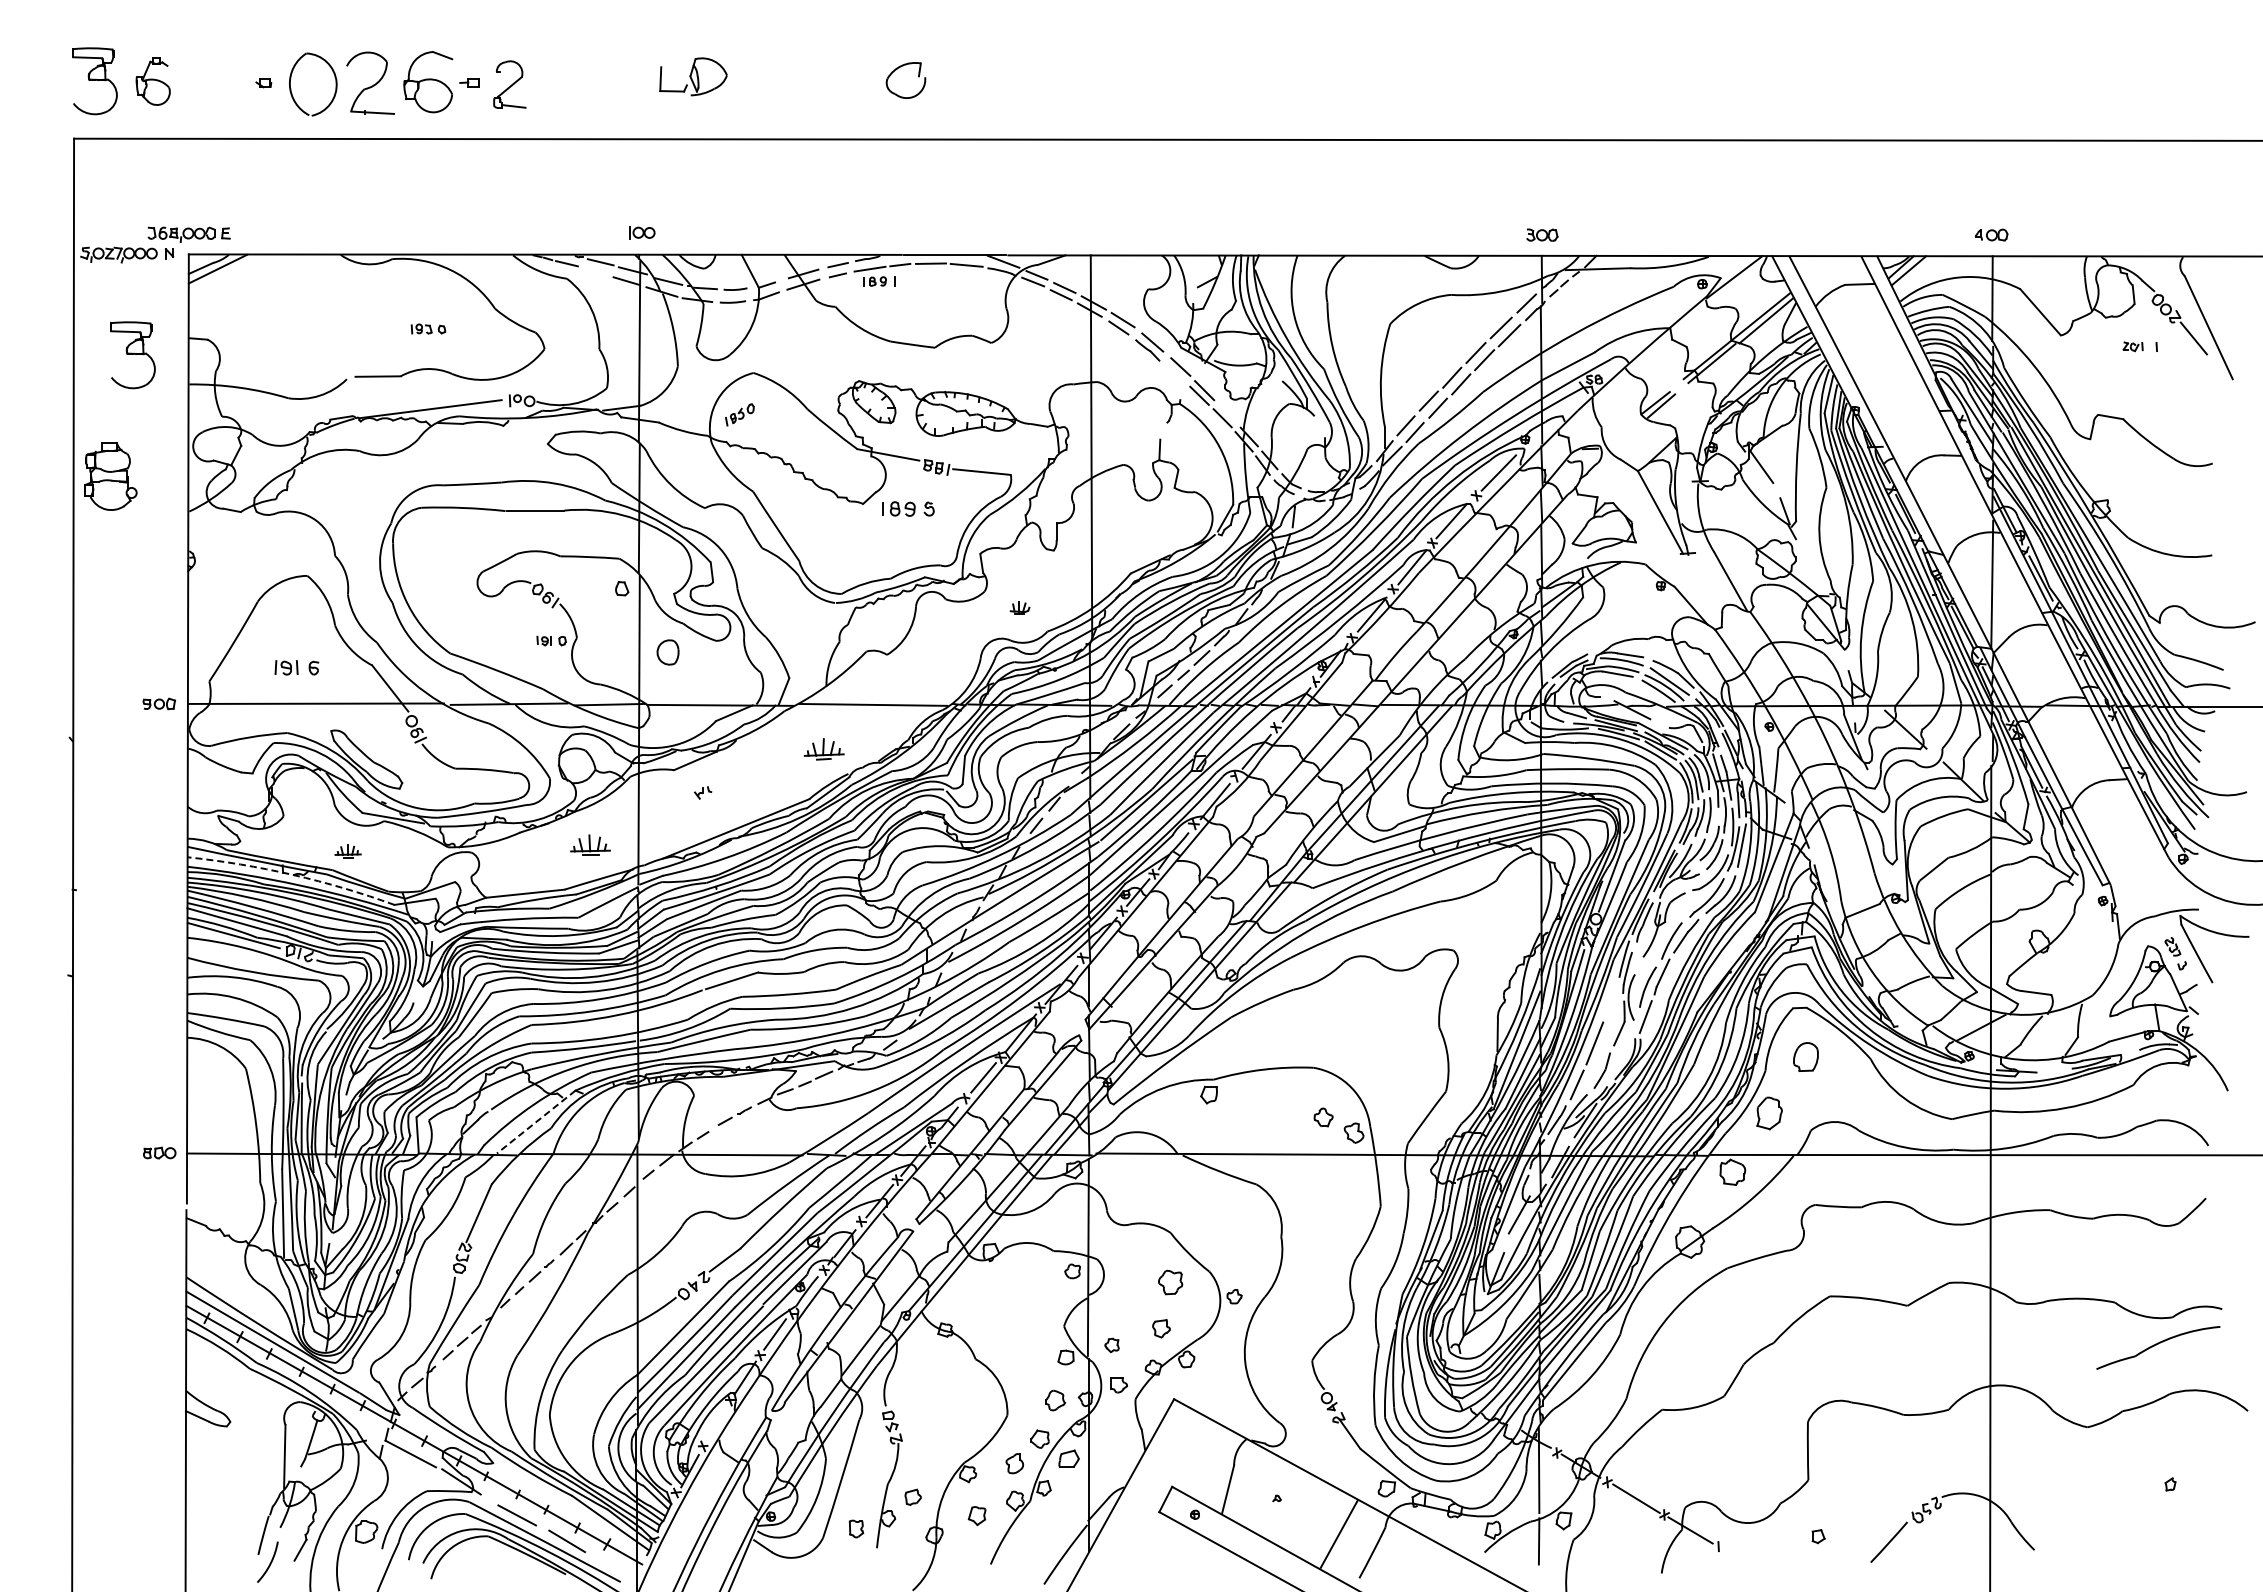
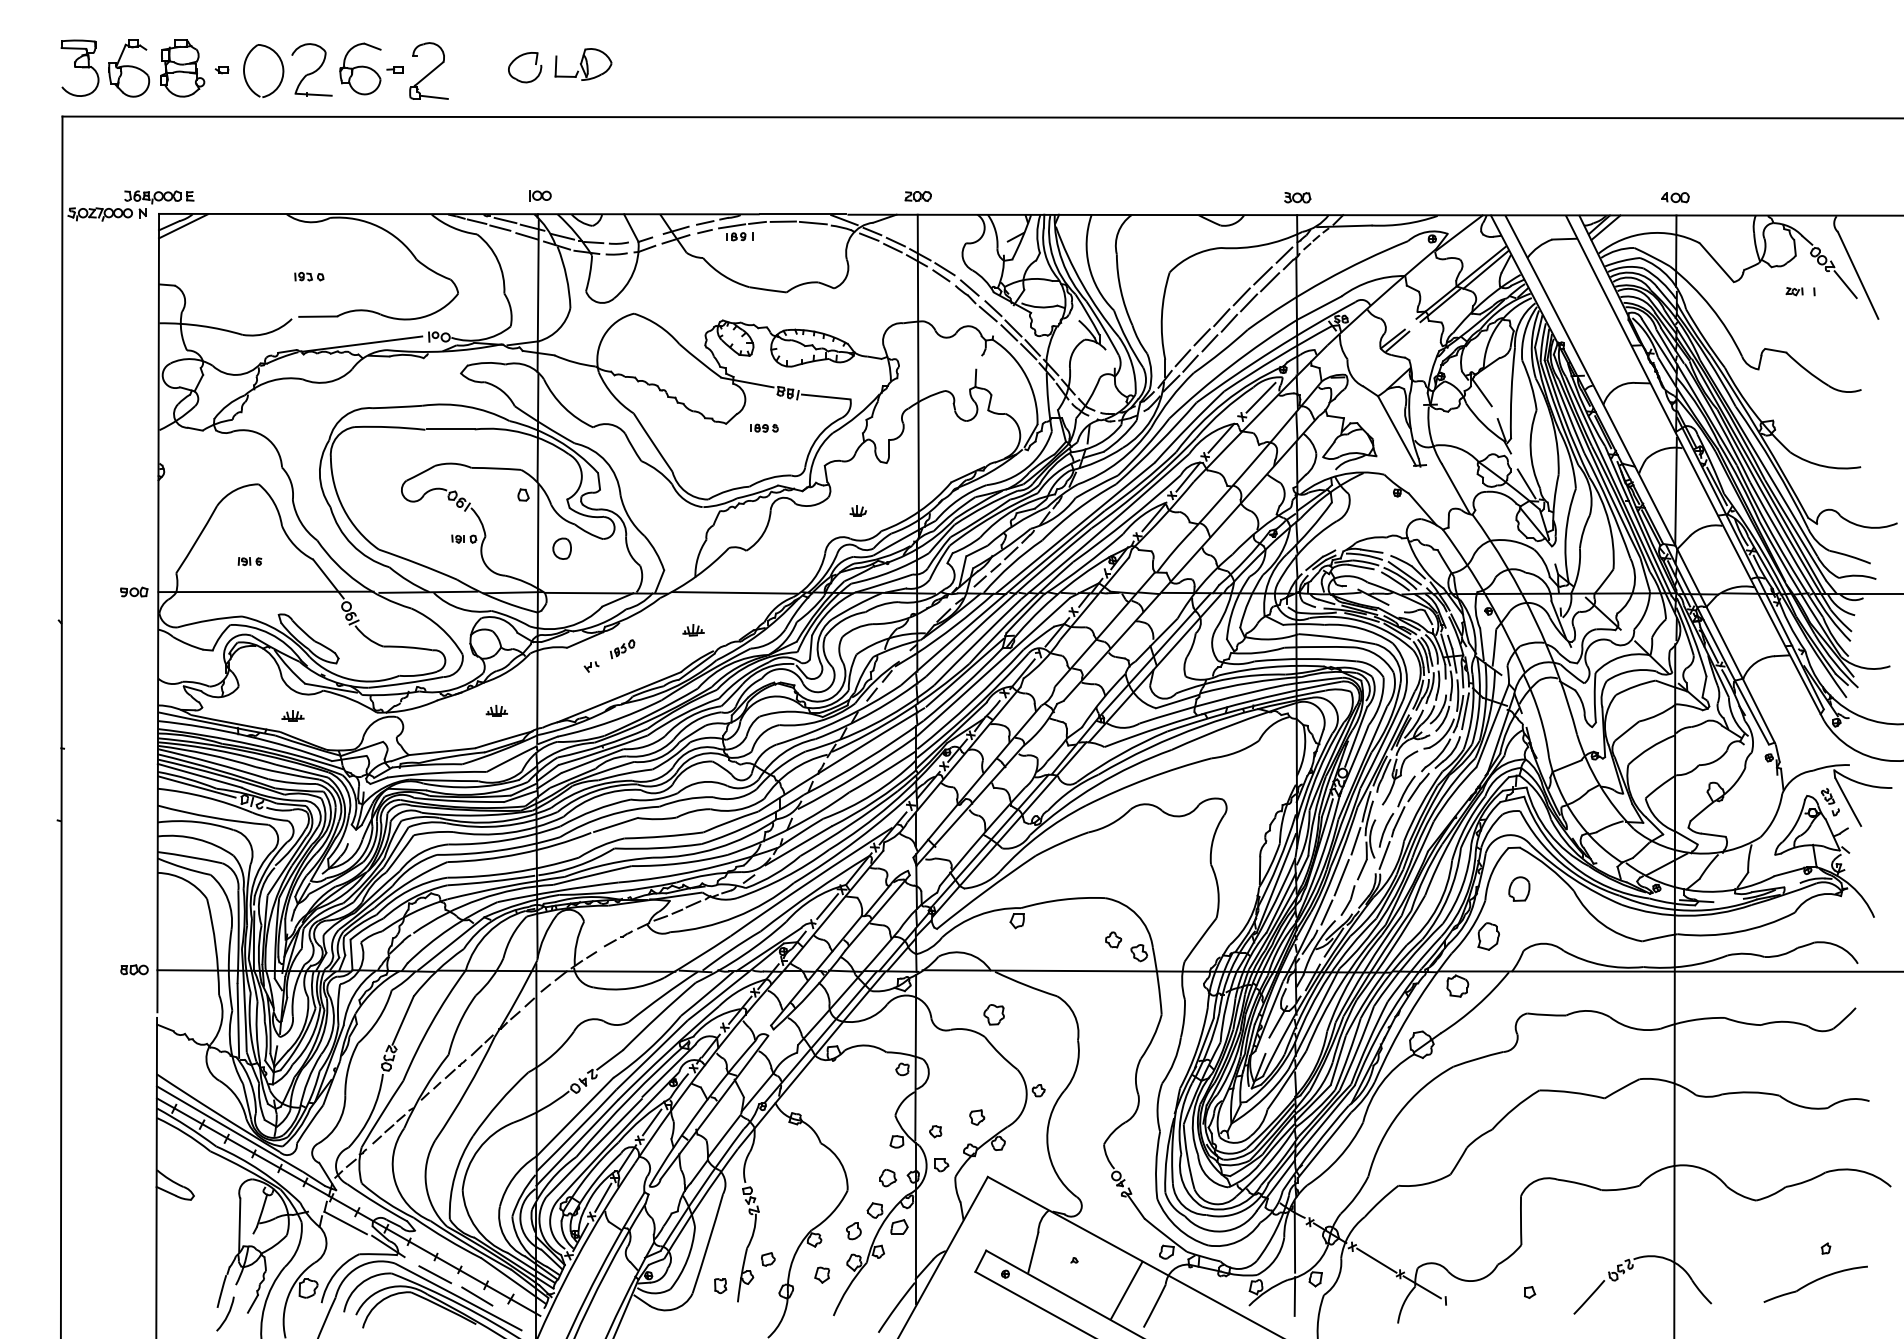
part: (918, 77) -> (535, 65), moved
part: (152, 81) -> (128, 68), size x1.43
part: (509, 84) -> (428, 70), size x1.43
part: (1091, 233) -> (918, 196), added
line: (594, 271) -> (500, 228), added
part: (428, 328) -> (309, 276), moved
part: (132, 355) -> (111, 298), removed
line: (1174, 373) -> (988, 314), added
line: (1227, 413) -> (1032, 347), added
part: (739, 414) -> (622, 648), moved
part: (110, 476) -> (182, 68), moved
part: (908, 509) -> (764, 428), size x0.62
line: (1814, 575) -> (1526, 484), added
part: (296, 667) -> (249, 561), size x0.62
part: (824, 749) -> (693, 630), size x0.62
part: (590, 845) -> (496, 711), size x0.62
arc: (292, 874) -> (246, 735), dashed -> solid
line: (1611, 999) -> (1355, 840), added
line: (535, 1122) -> (450, 944), dashed -> solid
part: (1170, 1282) -> (994, 1014), moved
part: (2158, 1347) -> (1815, 1283), moved
line: (716, 1423) -> (602, 1197), added

